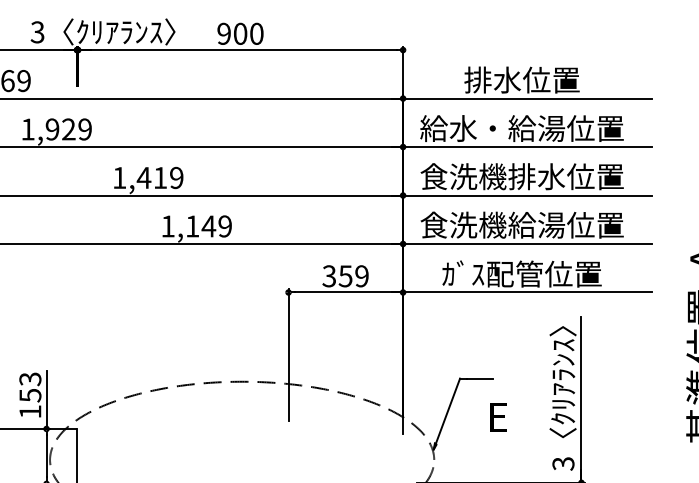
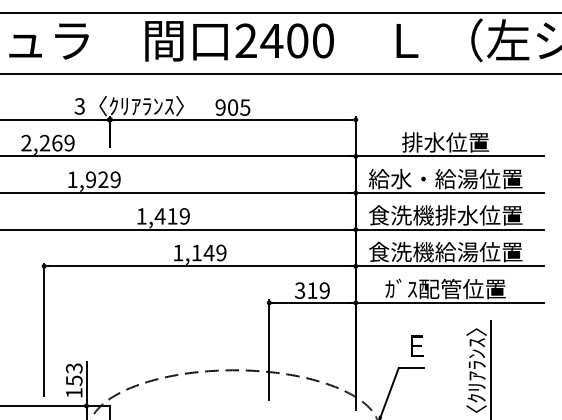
text: (257, 33) -> (245, 107), 900 -> 905
text: (345, 276) -> (312, 290), 359 -> 319
text: (499, 416) -> (417, 345), moved

